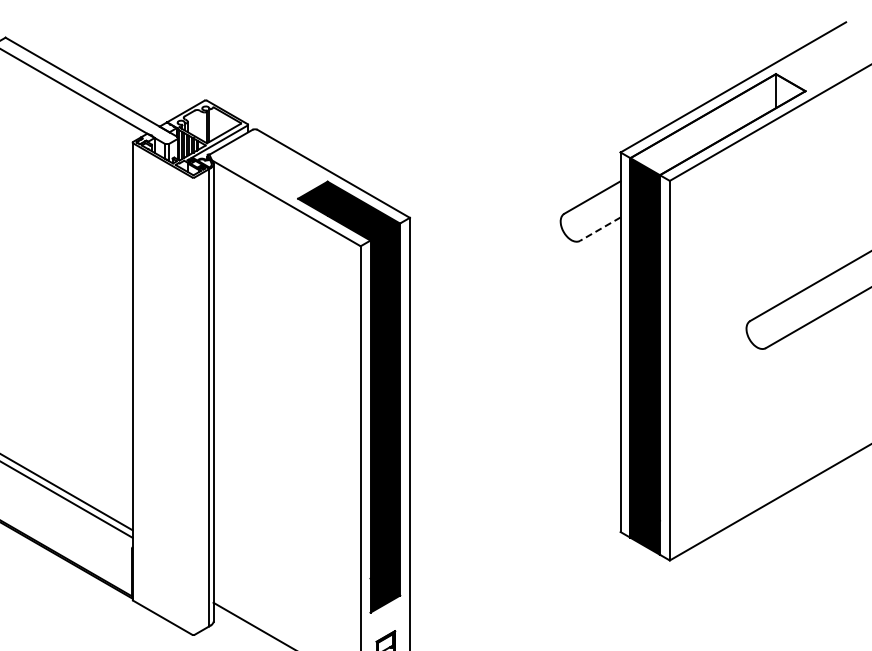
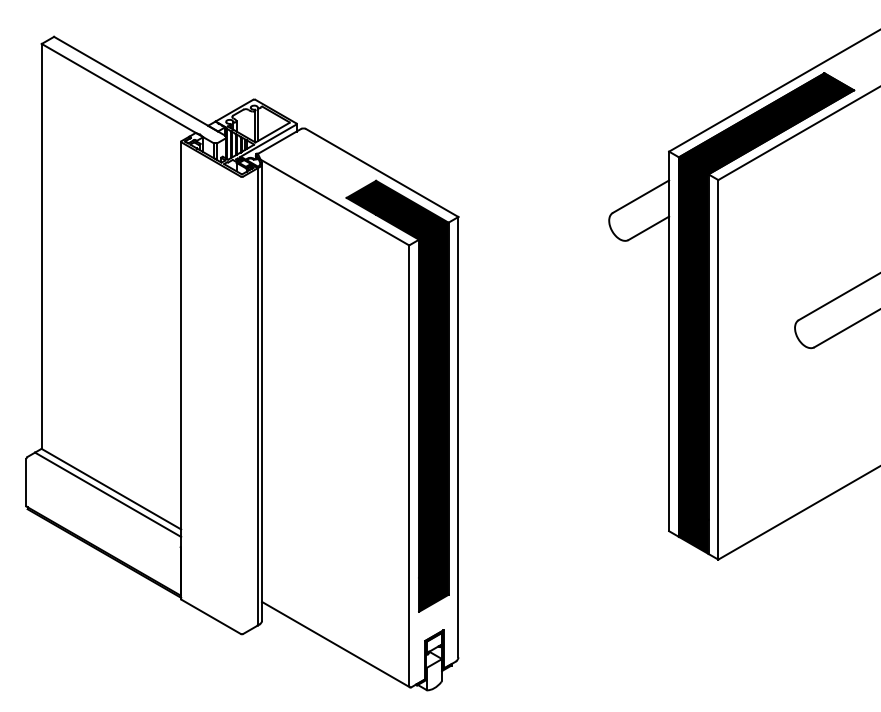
fill: (717, 124) -> (766, 123), added
line: (599, 229) -> (648, 228), dashed -> solid

